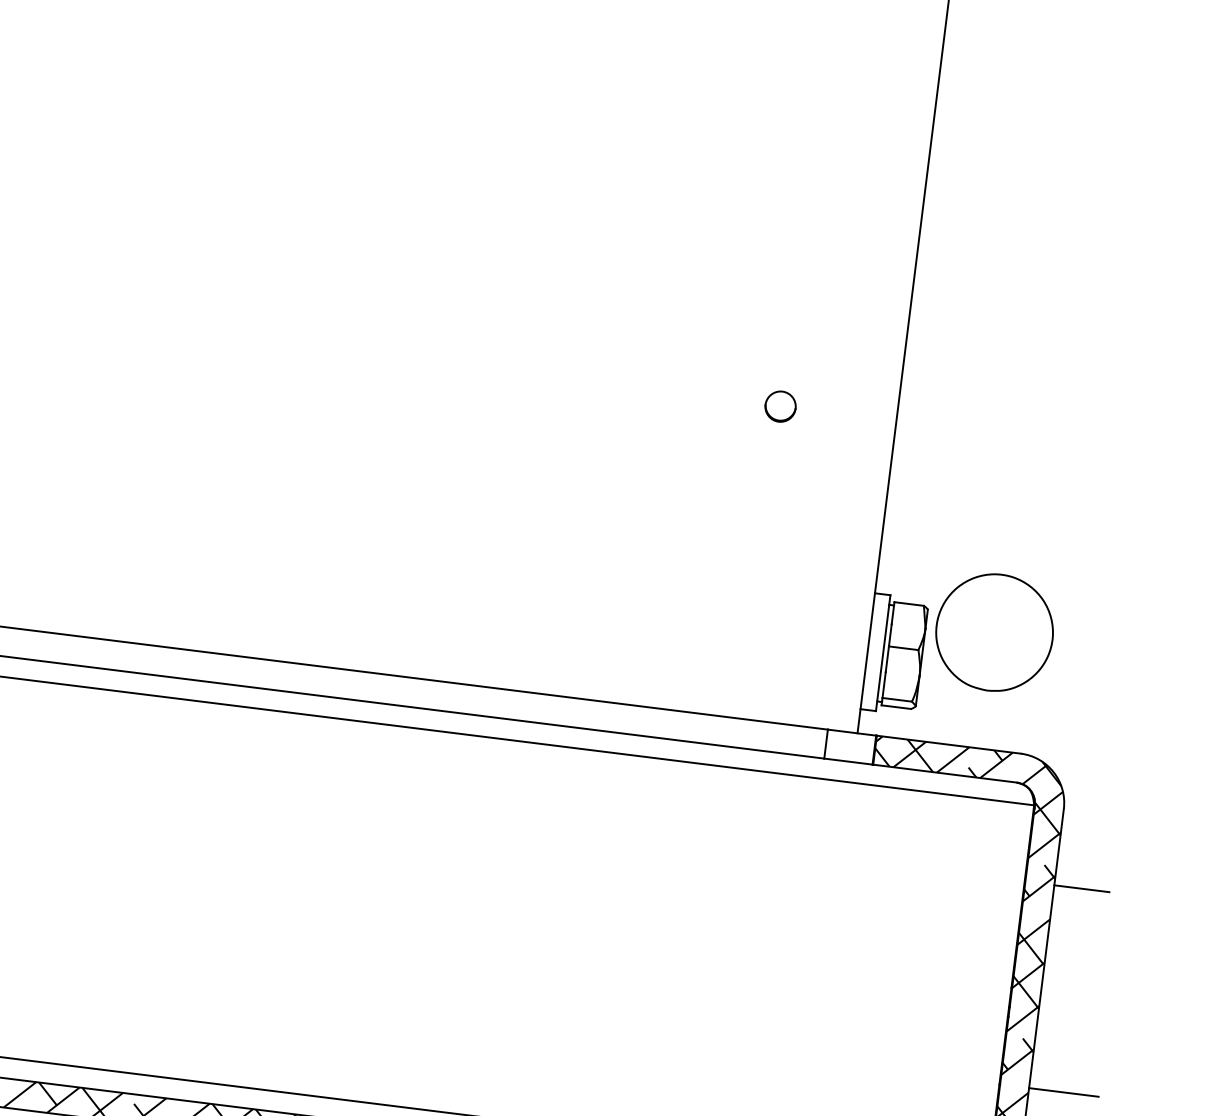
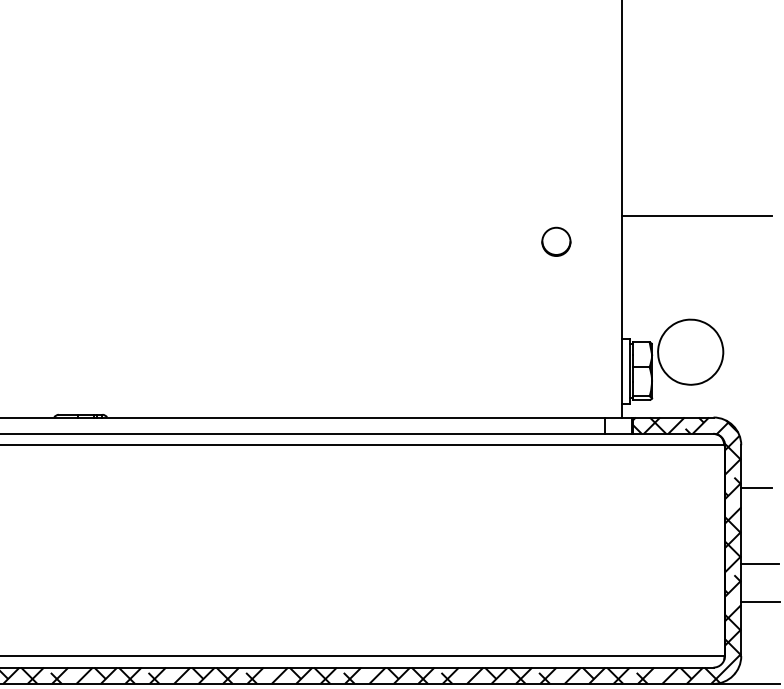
line: (1034, 392) -> (696, 216), added
circle: (780, 406) -> (556, 241), size x1.67
line: (1071, 1025) -> (760, 564), added

